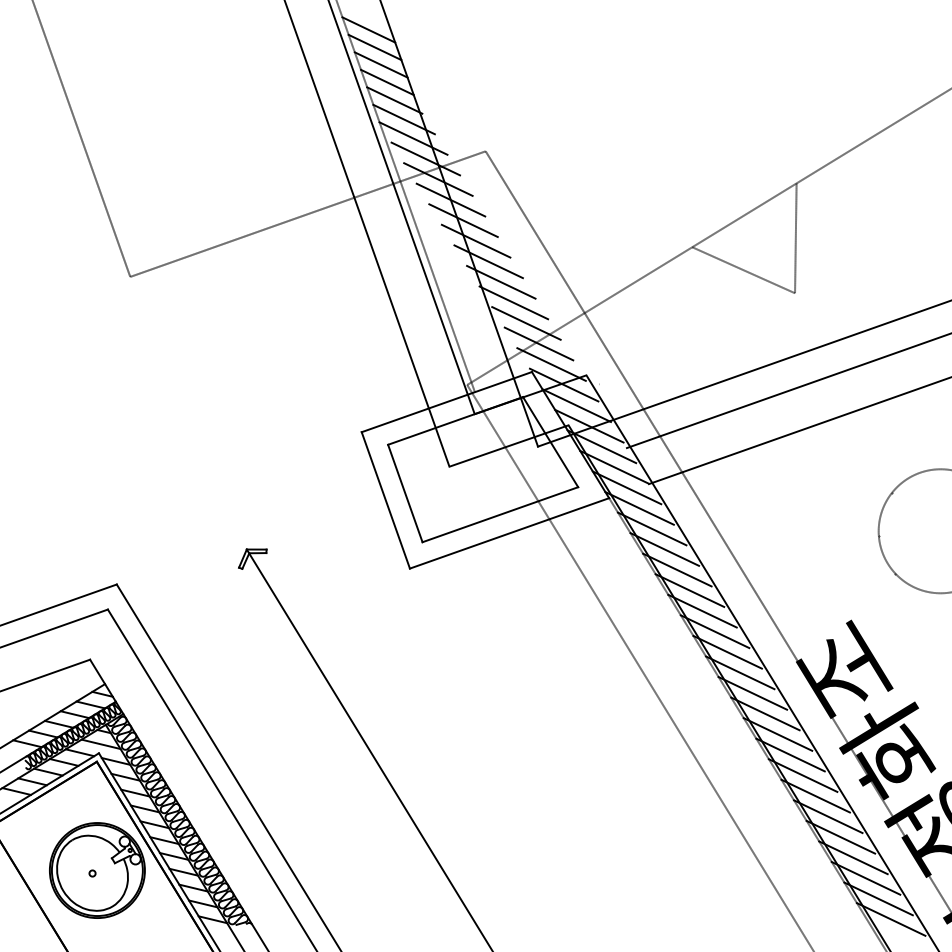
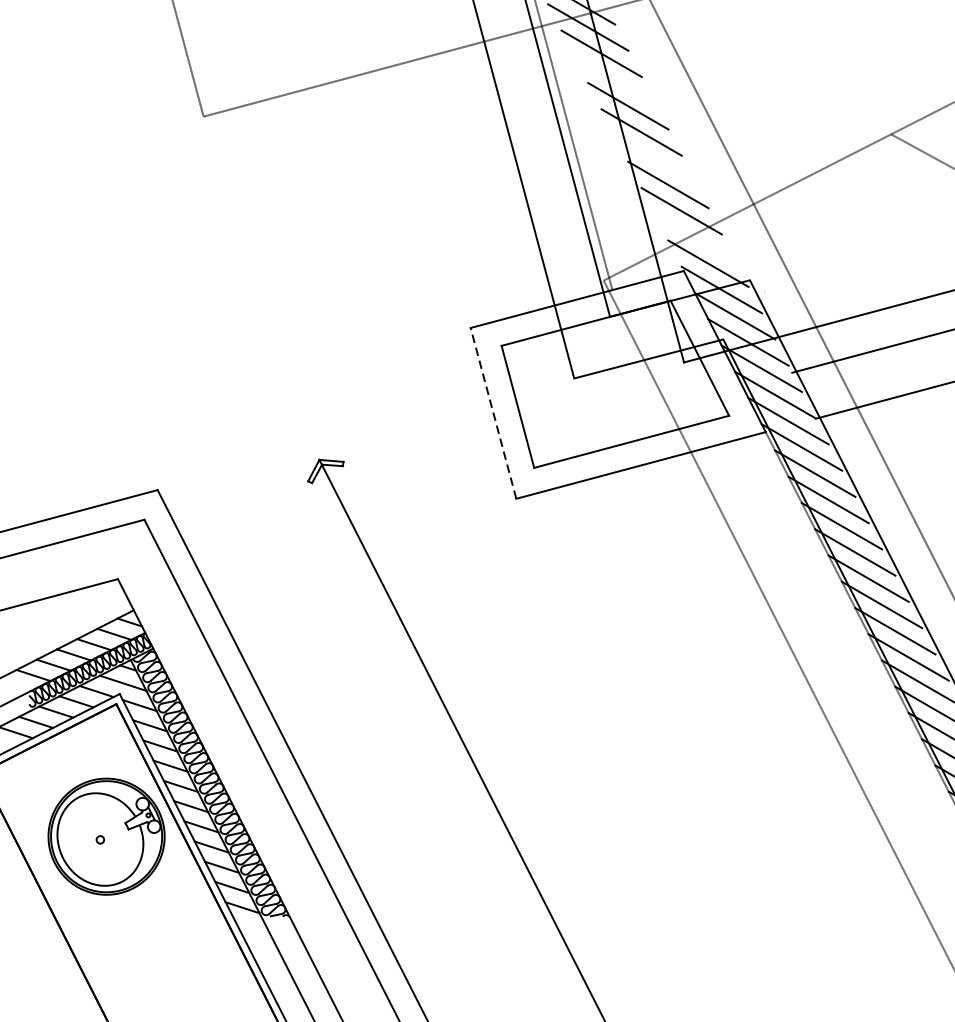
line: (463, 220) -> (614, 79), removed
line: (501, 281) -> (655, 157), removed
line: (538, 343) -> (694, 236), removed
line: (385, 499) -> (493, 412), solid -> dashed

